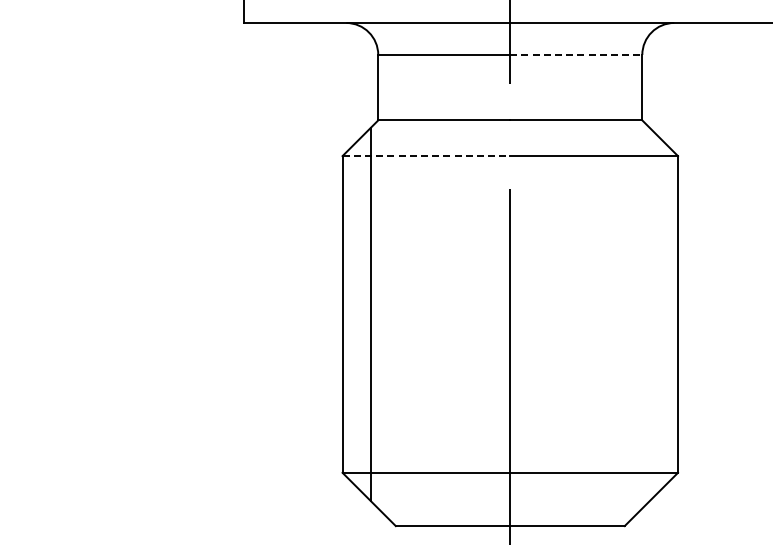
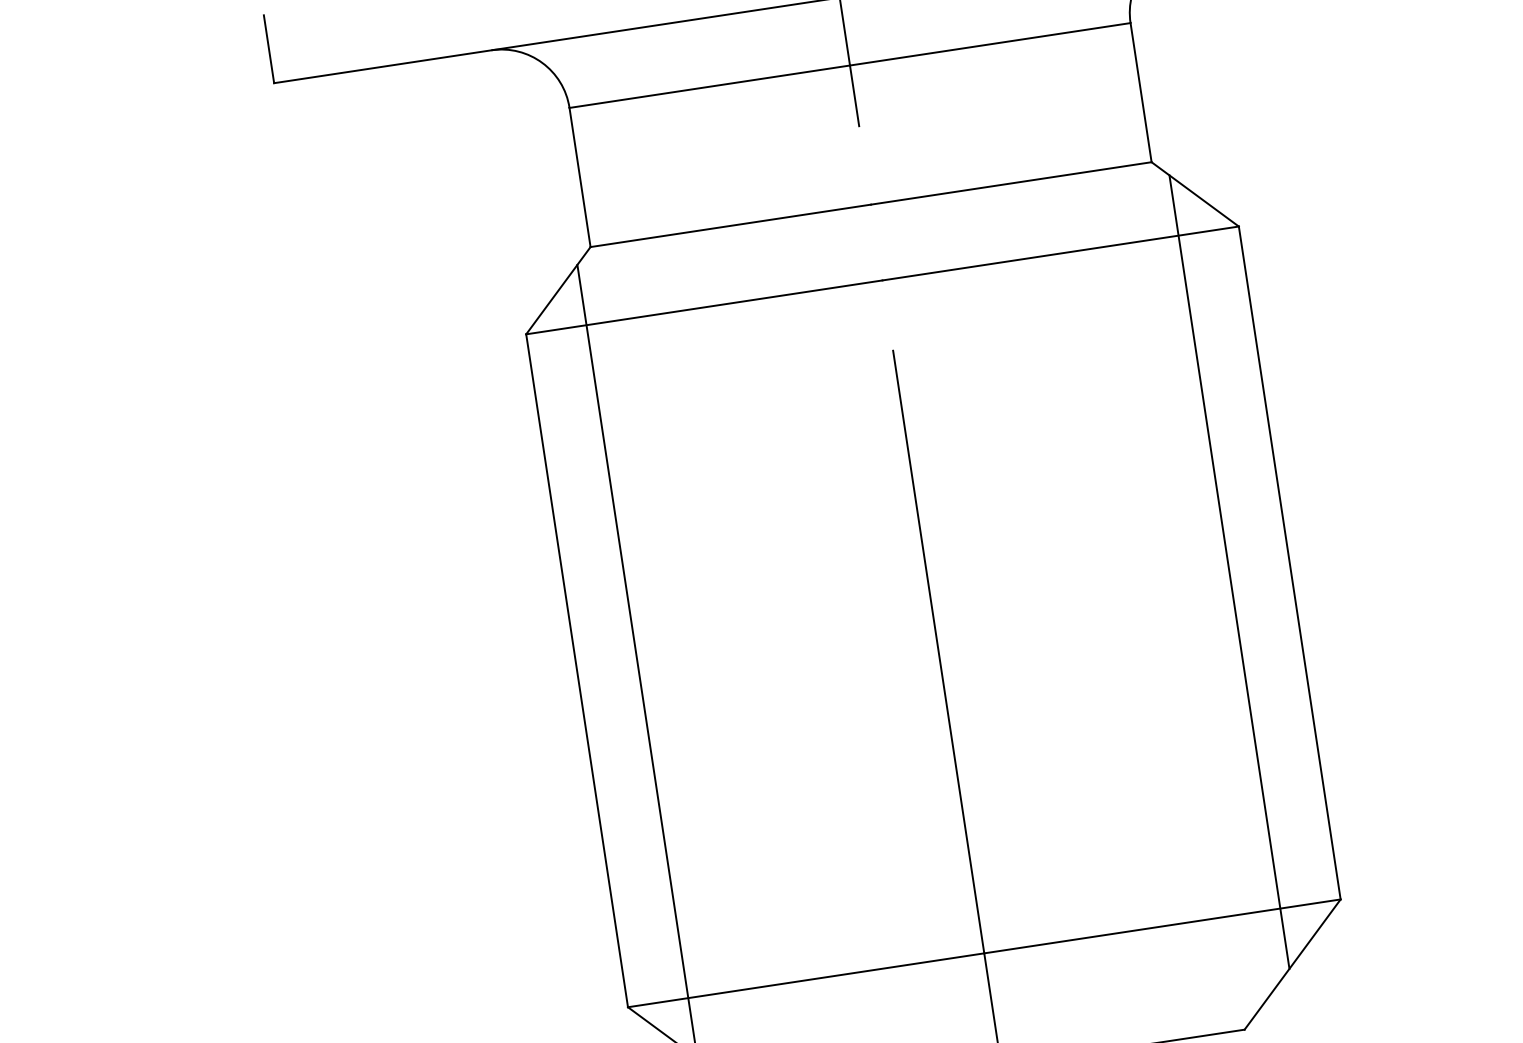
line: (576, 54) -> (990, 43), dashed -> solid
line: (426, 156) -> (704, 308), dashed -> solid
line: (649, 314) -> (1229, 572), added

